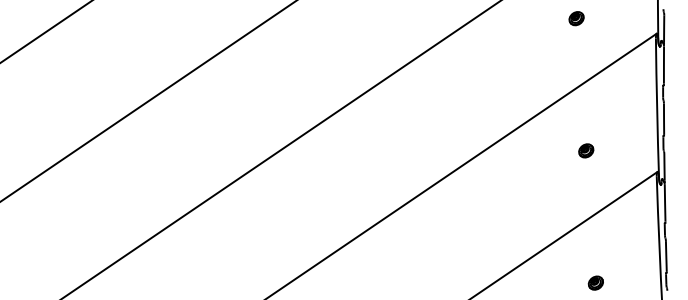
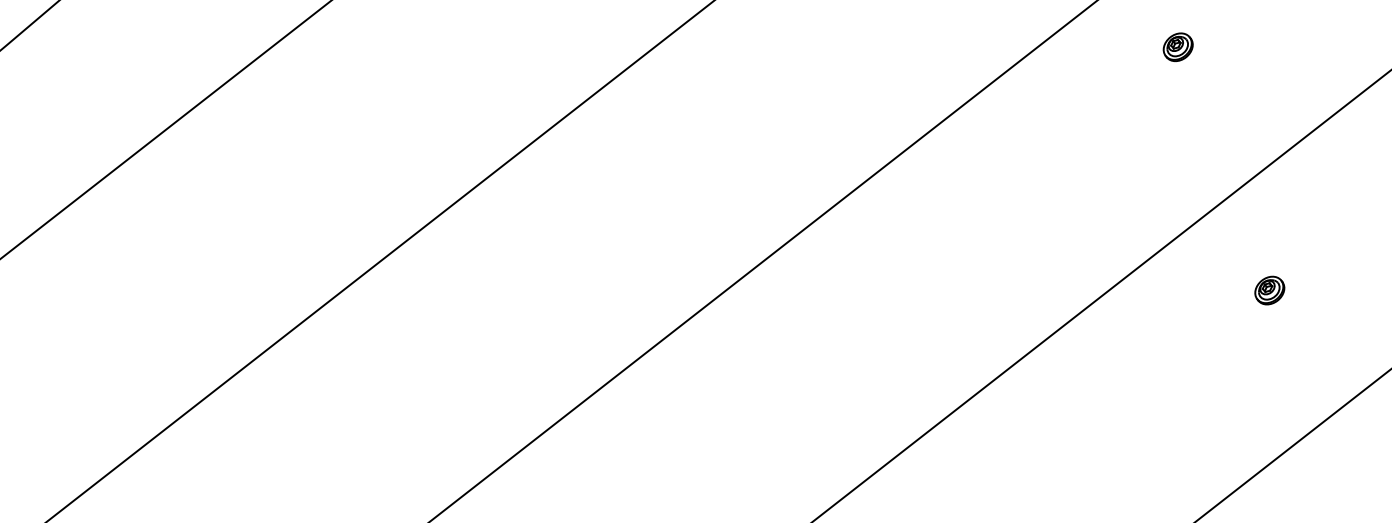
part: (576, 18) -> (1178, 46), moved
part: (586, 150) -> (1270, 289), moved

